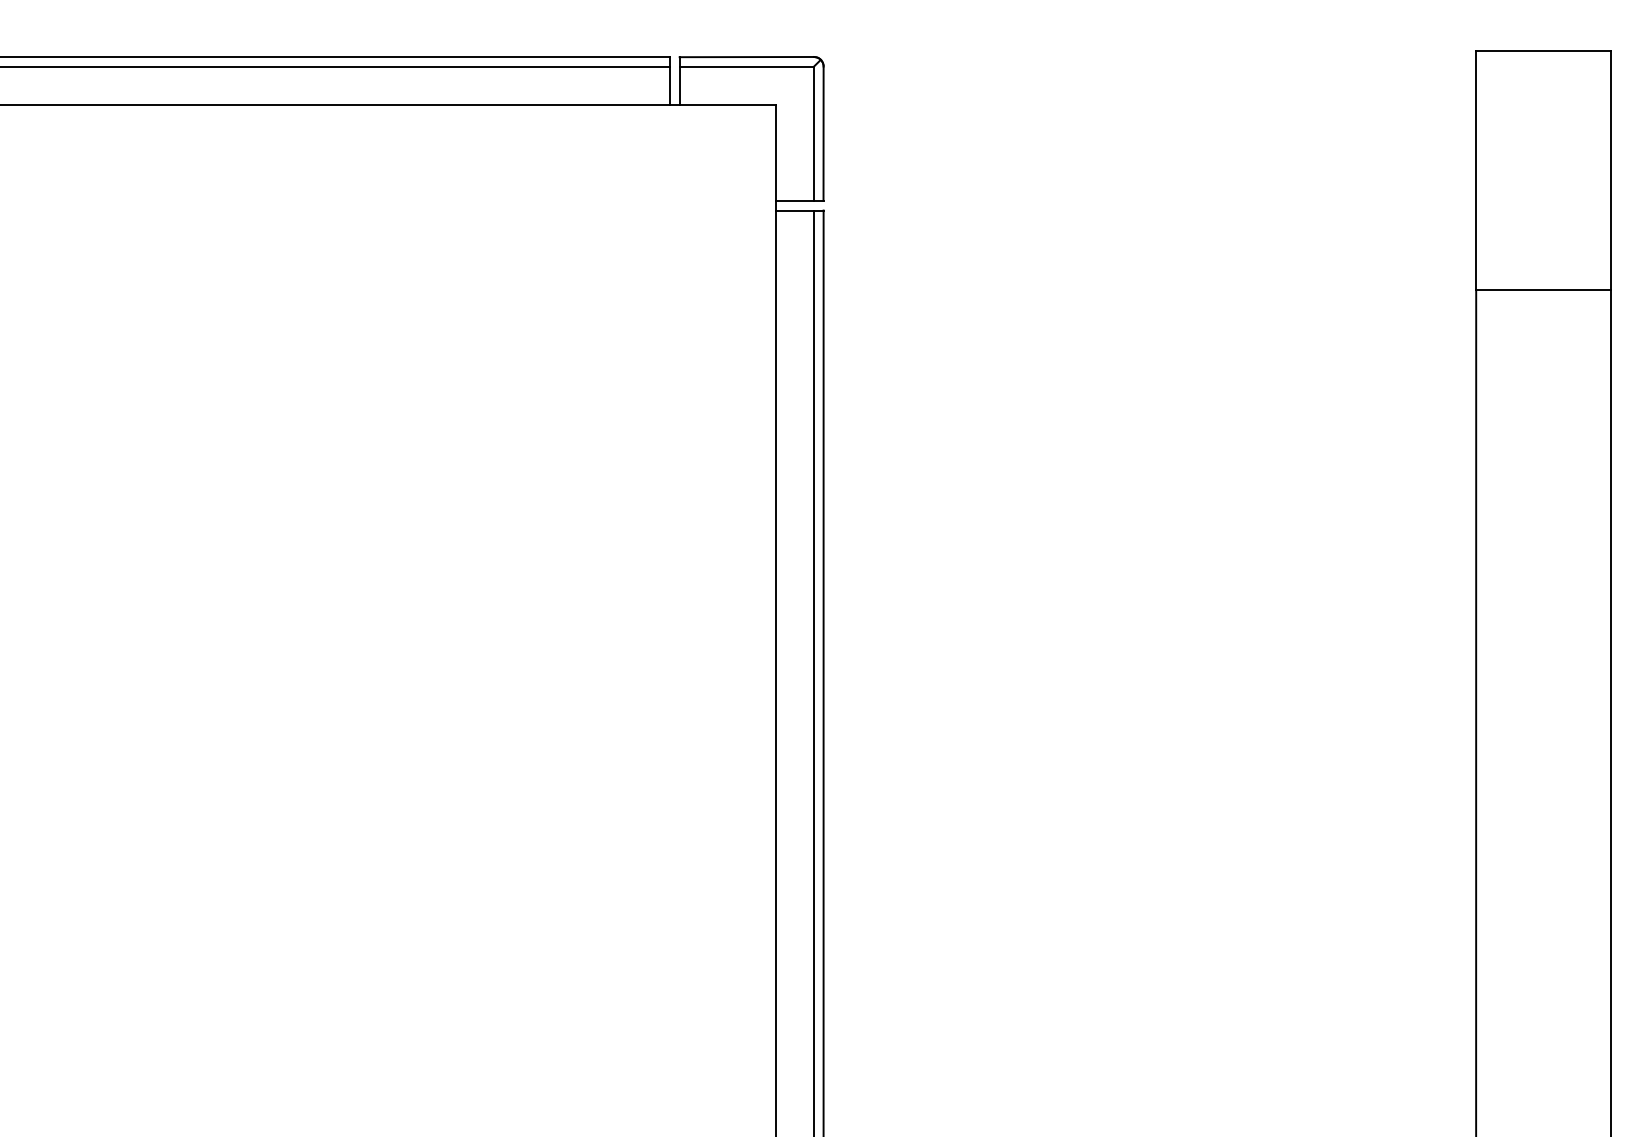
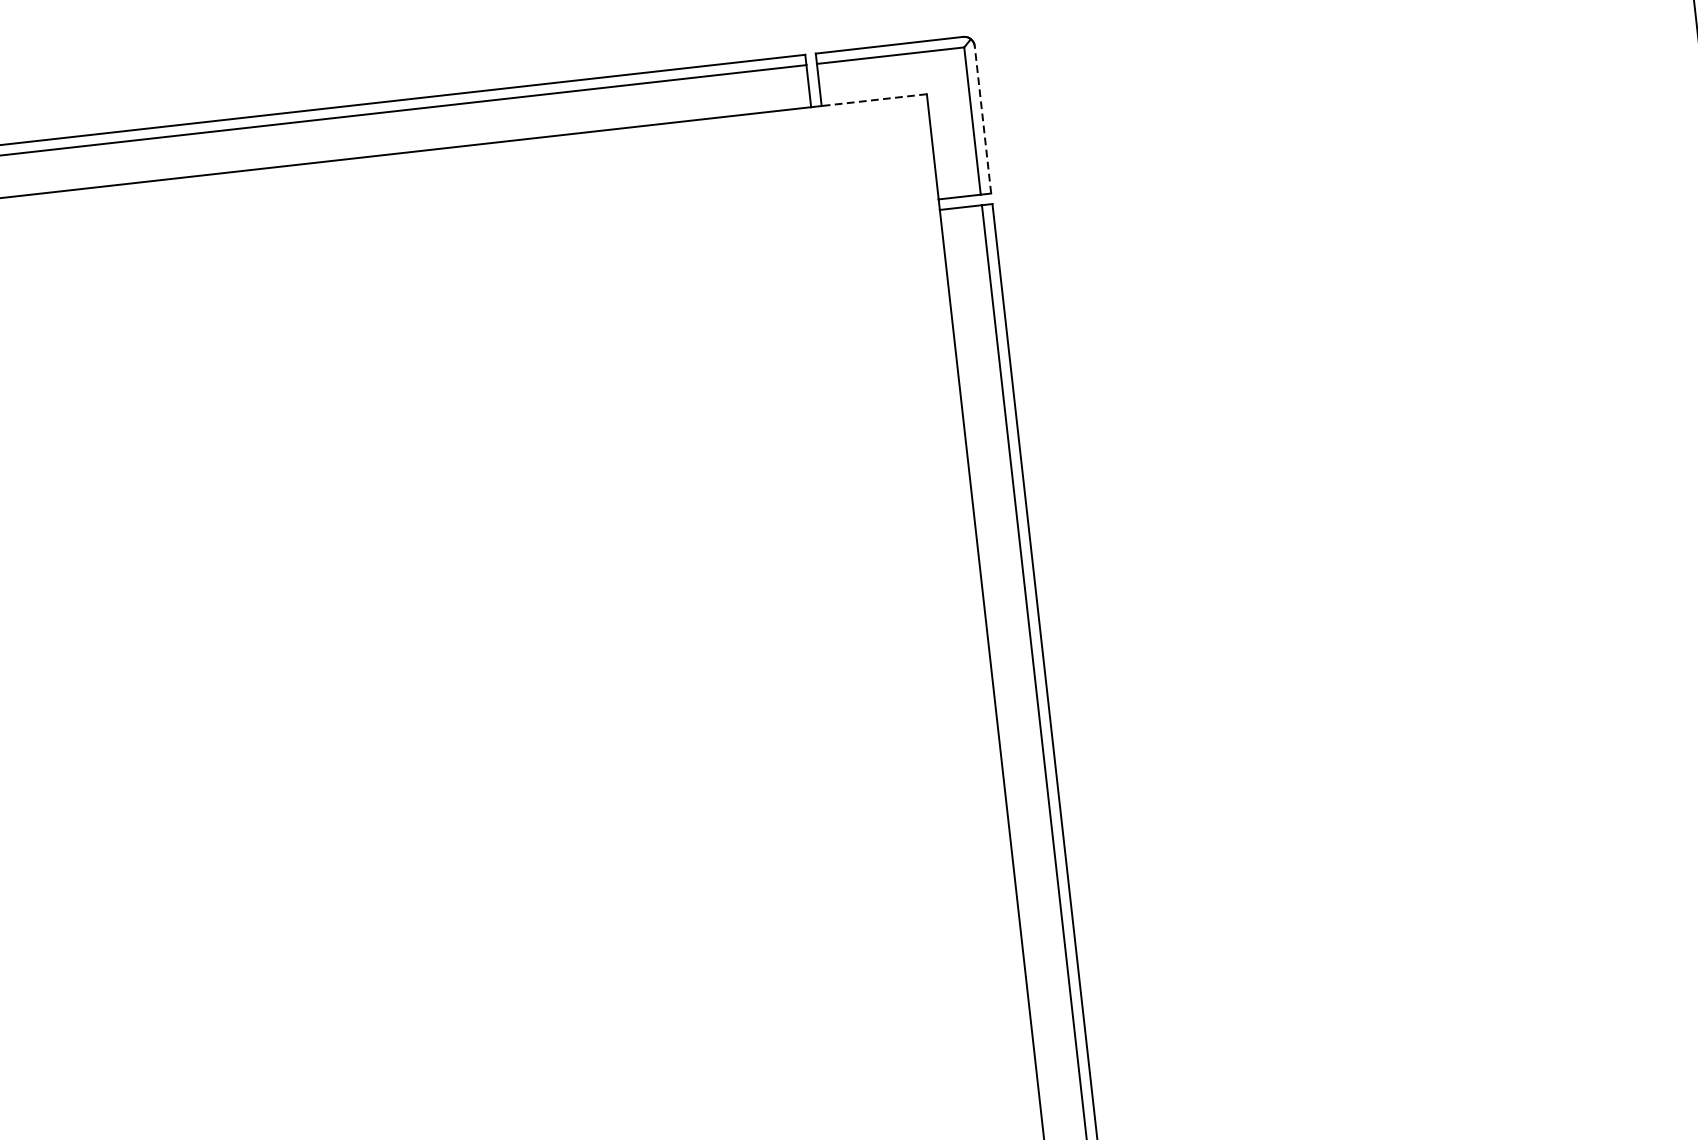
line: (727, 104) -> (874, 99), solid -> dashed
line: (823, 133) -> (982, 119), solid -> dashed

